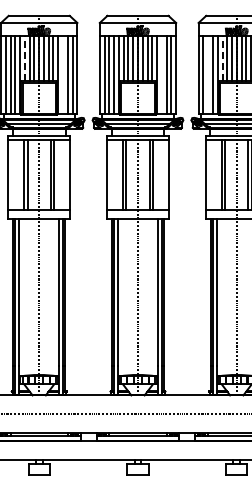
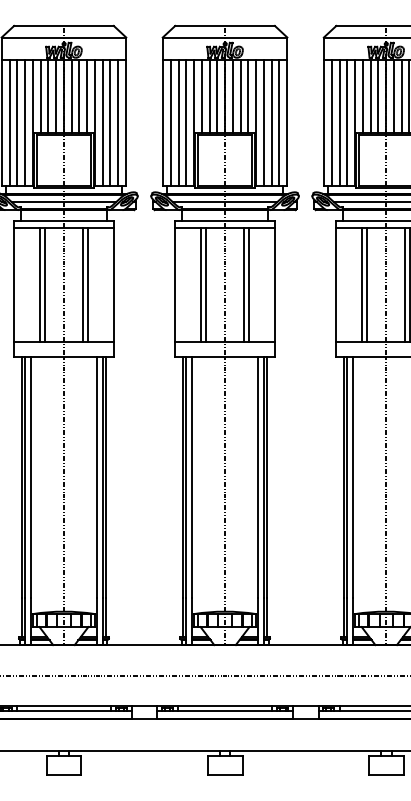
line: (24, 58) -> (39, 95), dashed -> solid
line: (222, 58) -> (362, 95), dashed -> solid
line: (63, 74) -> (103, 121), added
line: (161, 74) -> (263, 121), added
line: (208, 74) -> (340, 121), added

